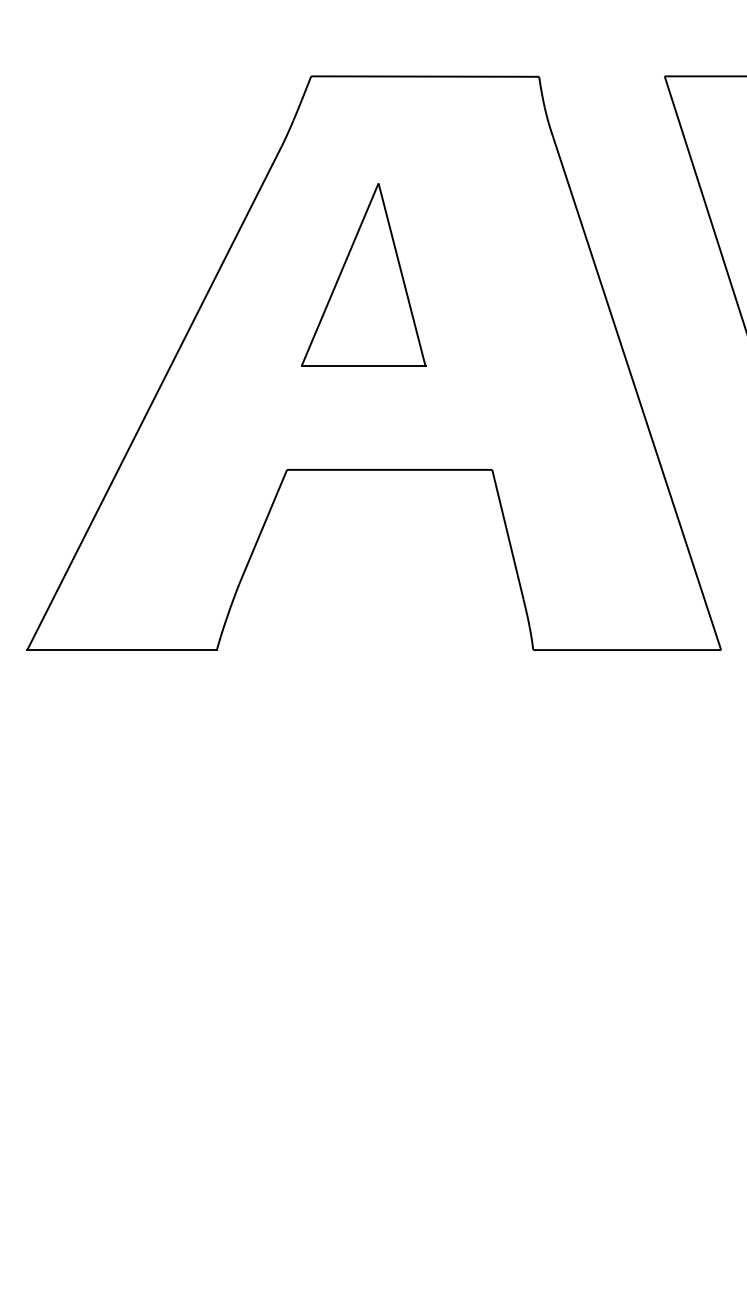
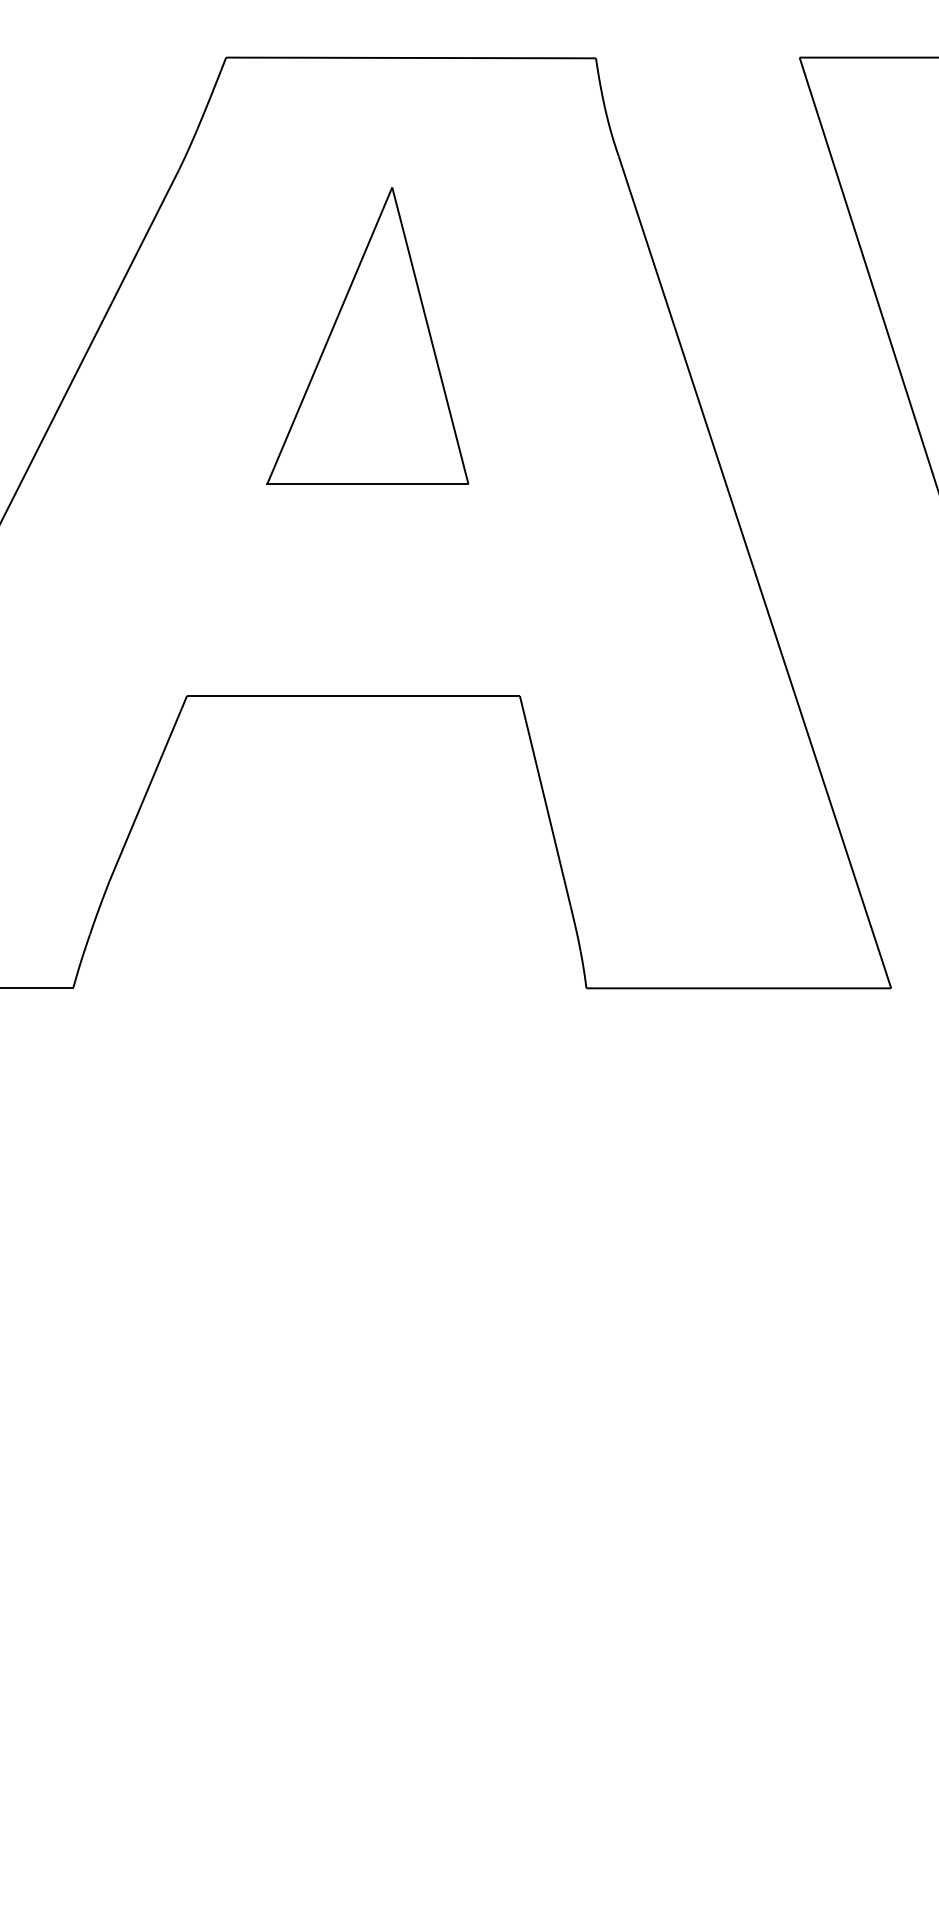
part: (363, 274) -> (367, 335), moved

